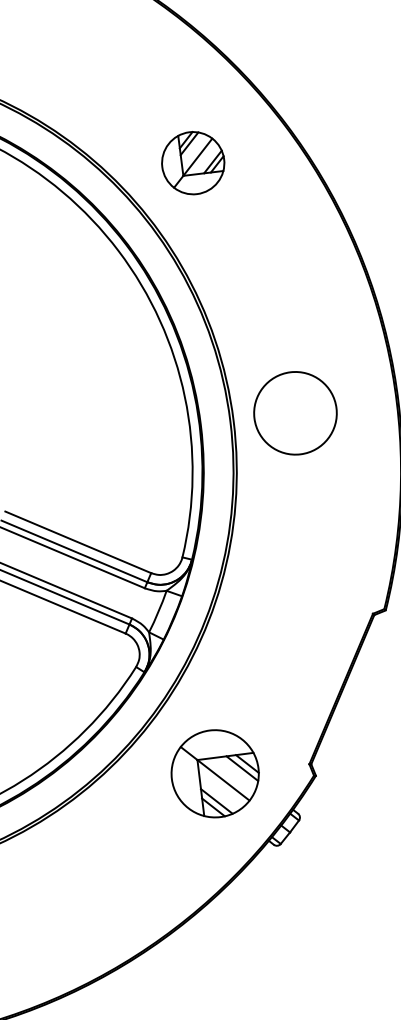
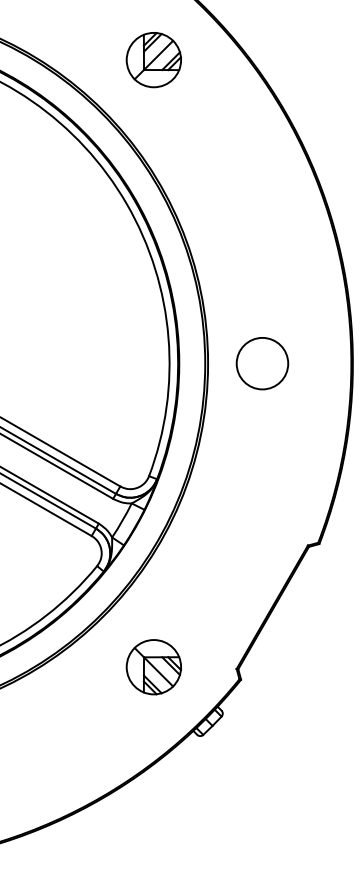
part: (192, 163) -> (153, 60), moved
circle: (295, 413) -> (262, 363), size x0.71
part: (214, 774) -> (153, 667), size x0.71

